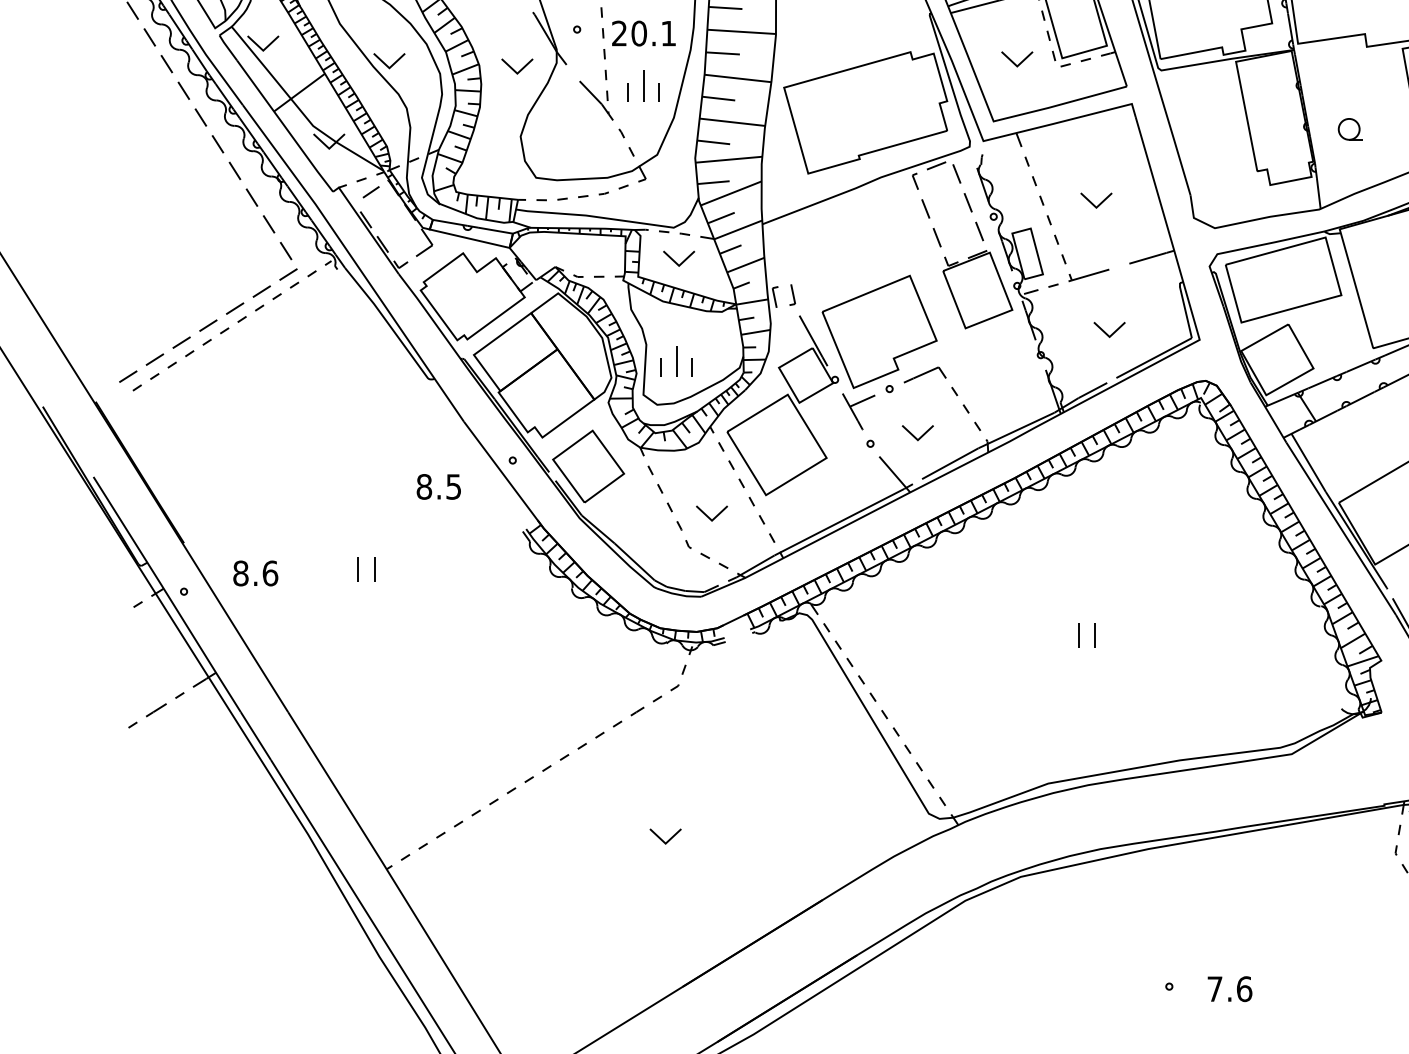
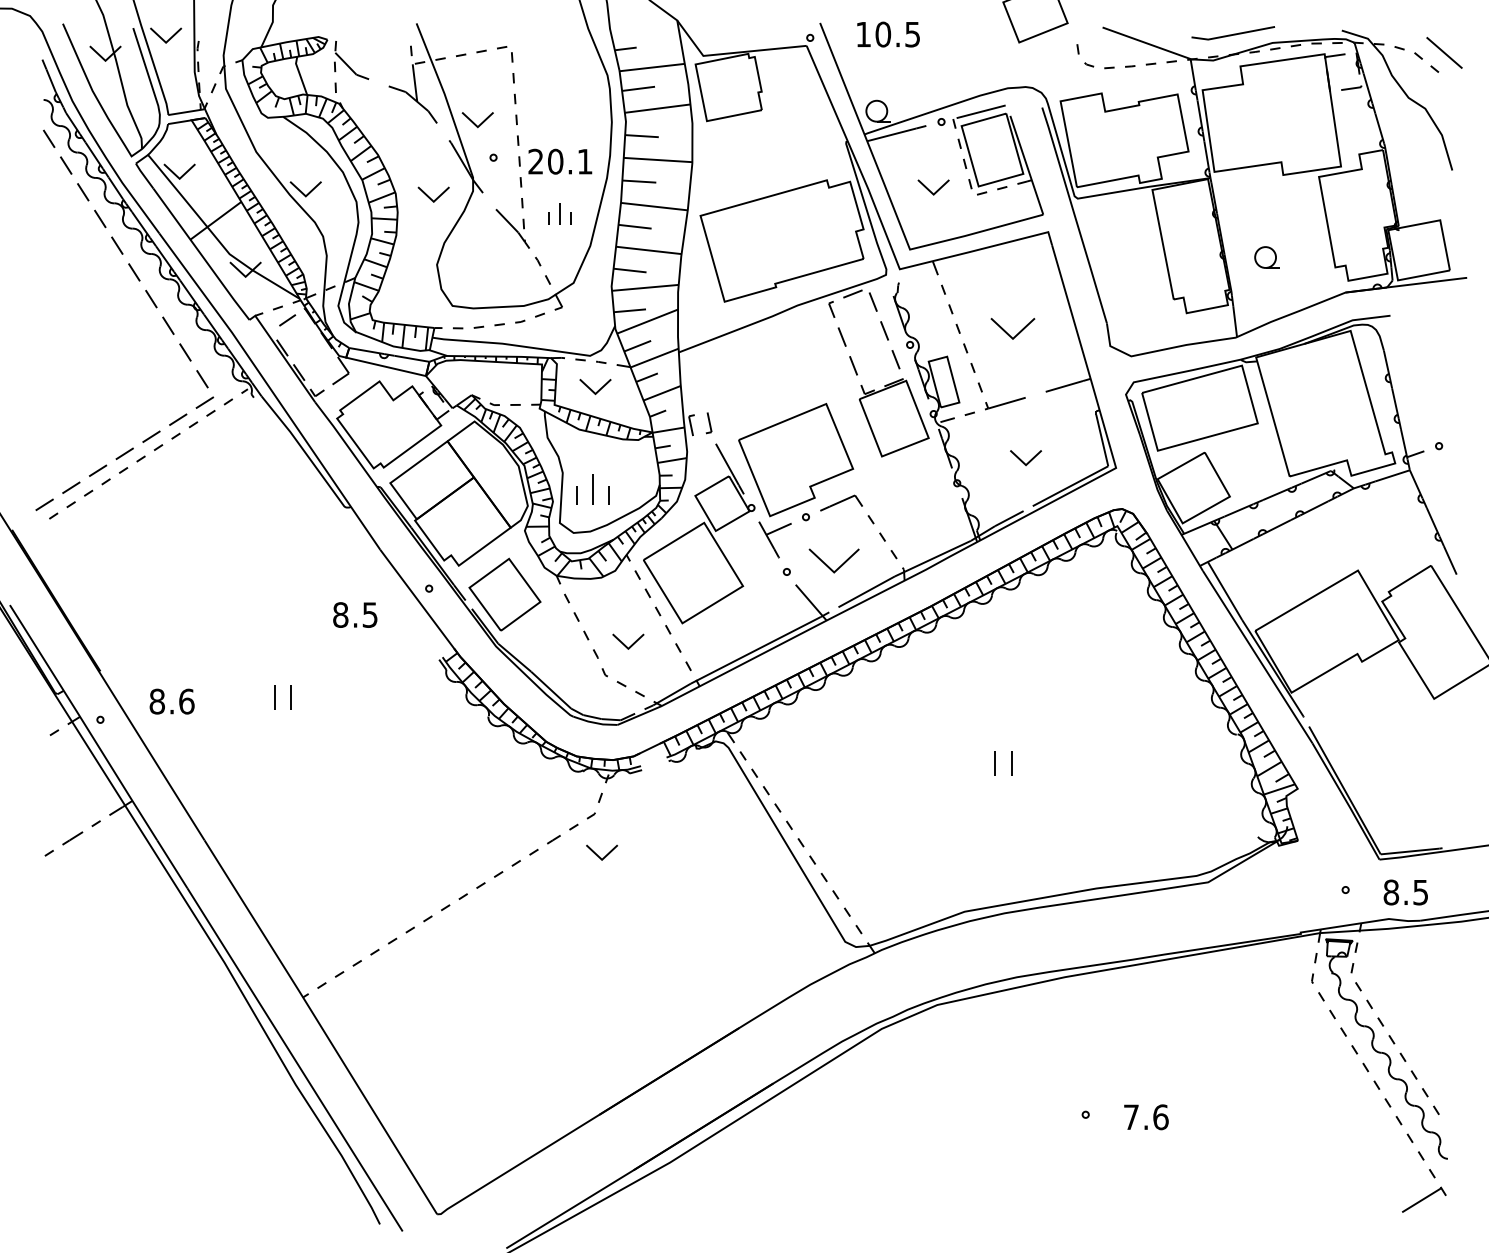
part: (643, 86) -> (559, 214), size x0.7
part: (1096, 200) -> (1012, 328), size x1.4
part: (918, 433) -> (834, 561), size x1.6
part: (665, 836) -> (601, 852), moved

